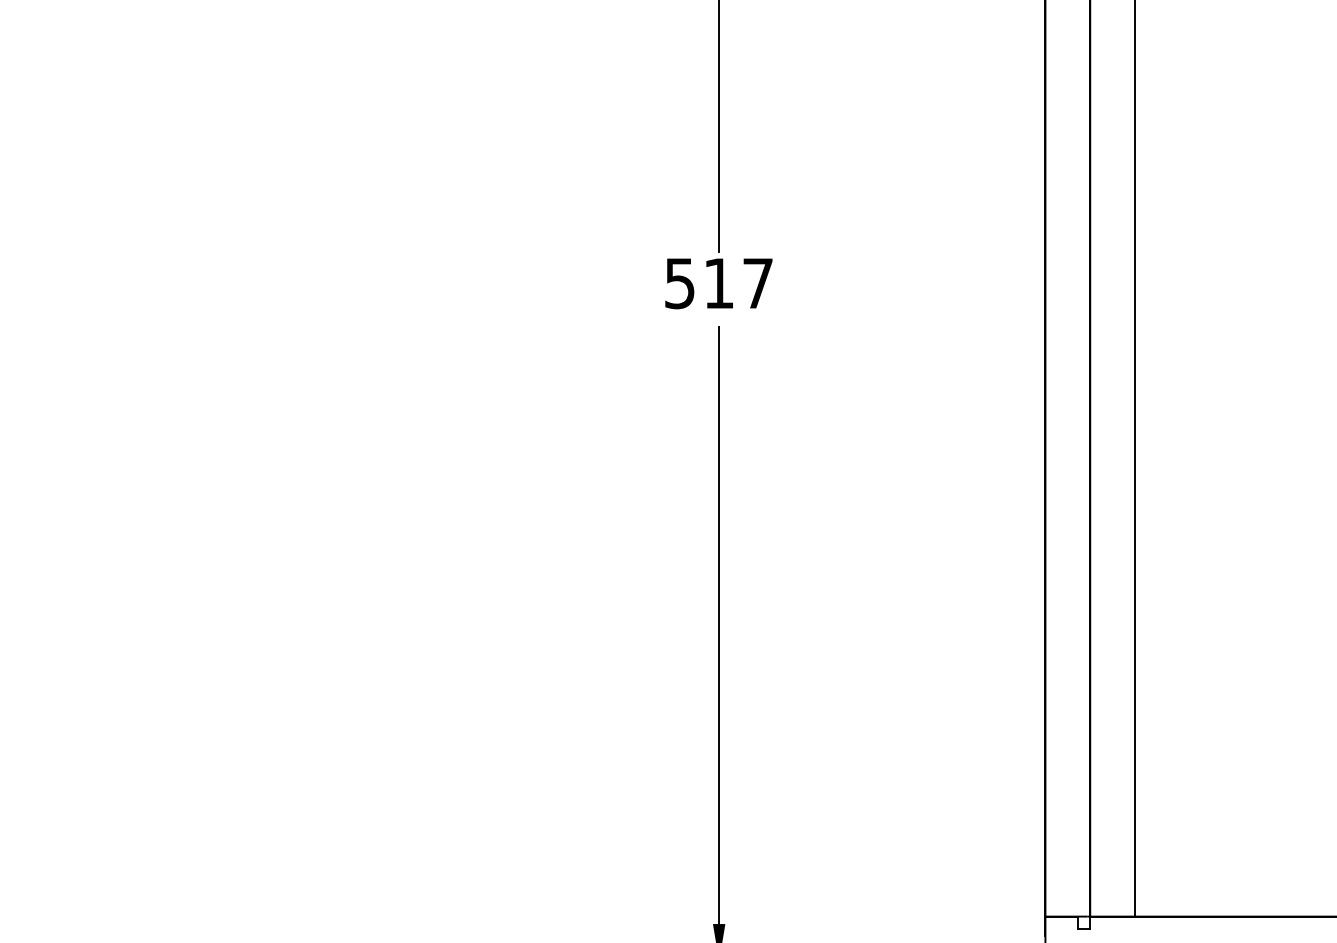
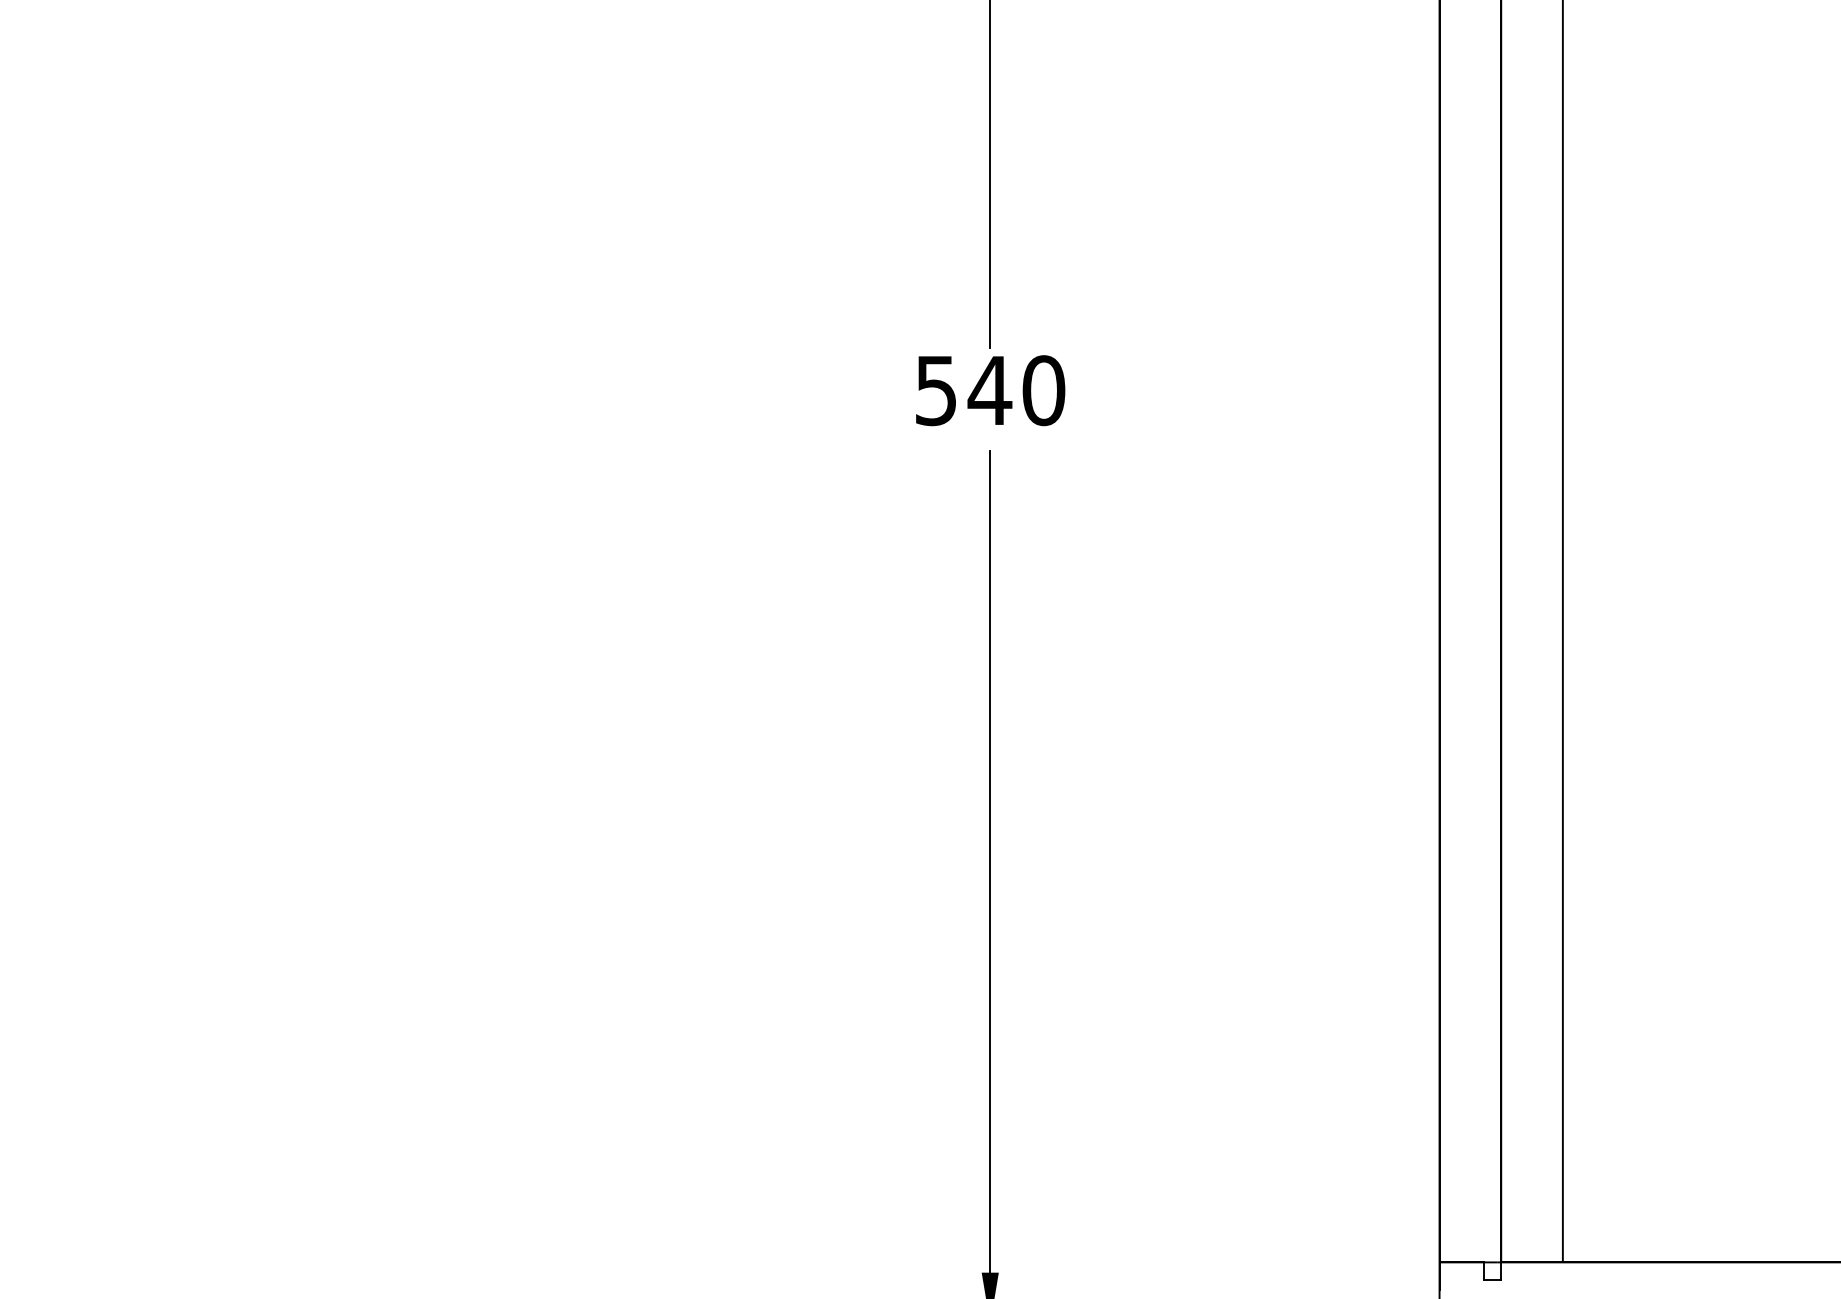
text: (737, 283) -> (1015, 390), 517 -> 540

